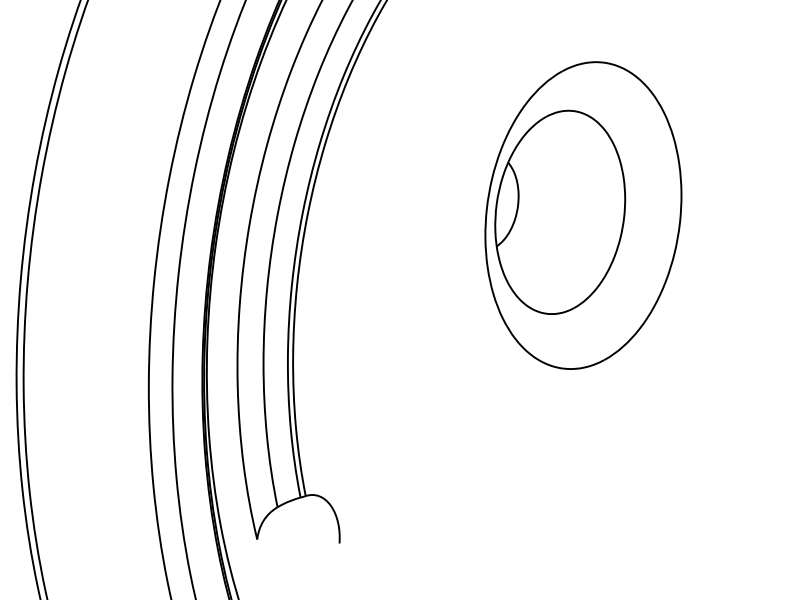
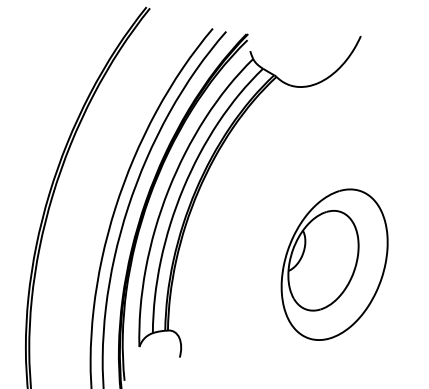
part: (583, 215) -> (334, 264), moved

